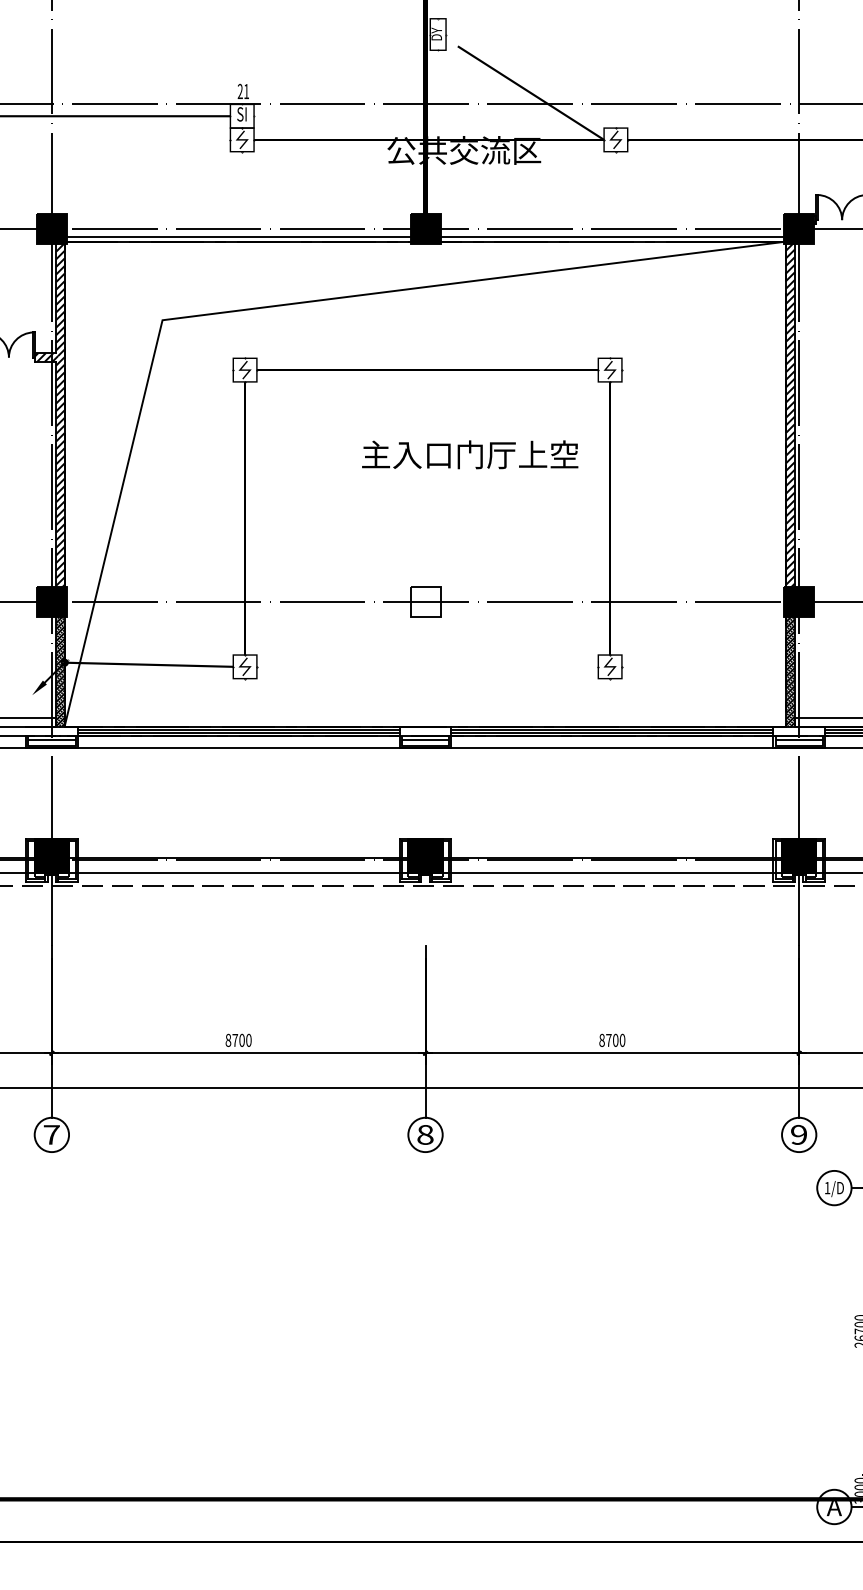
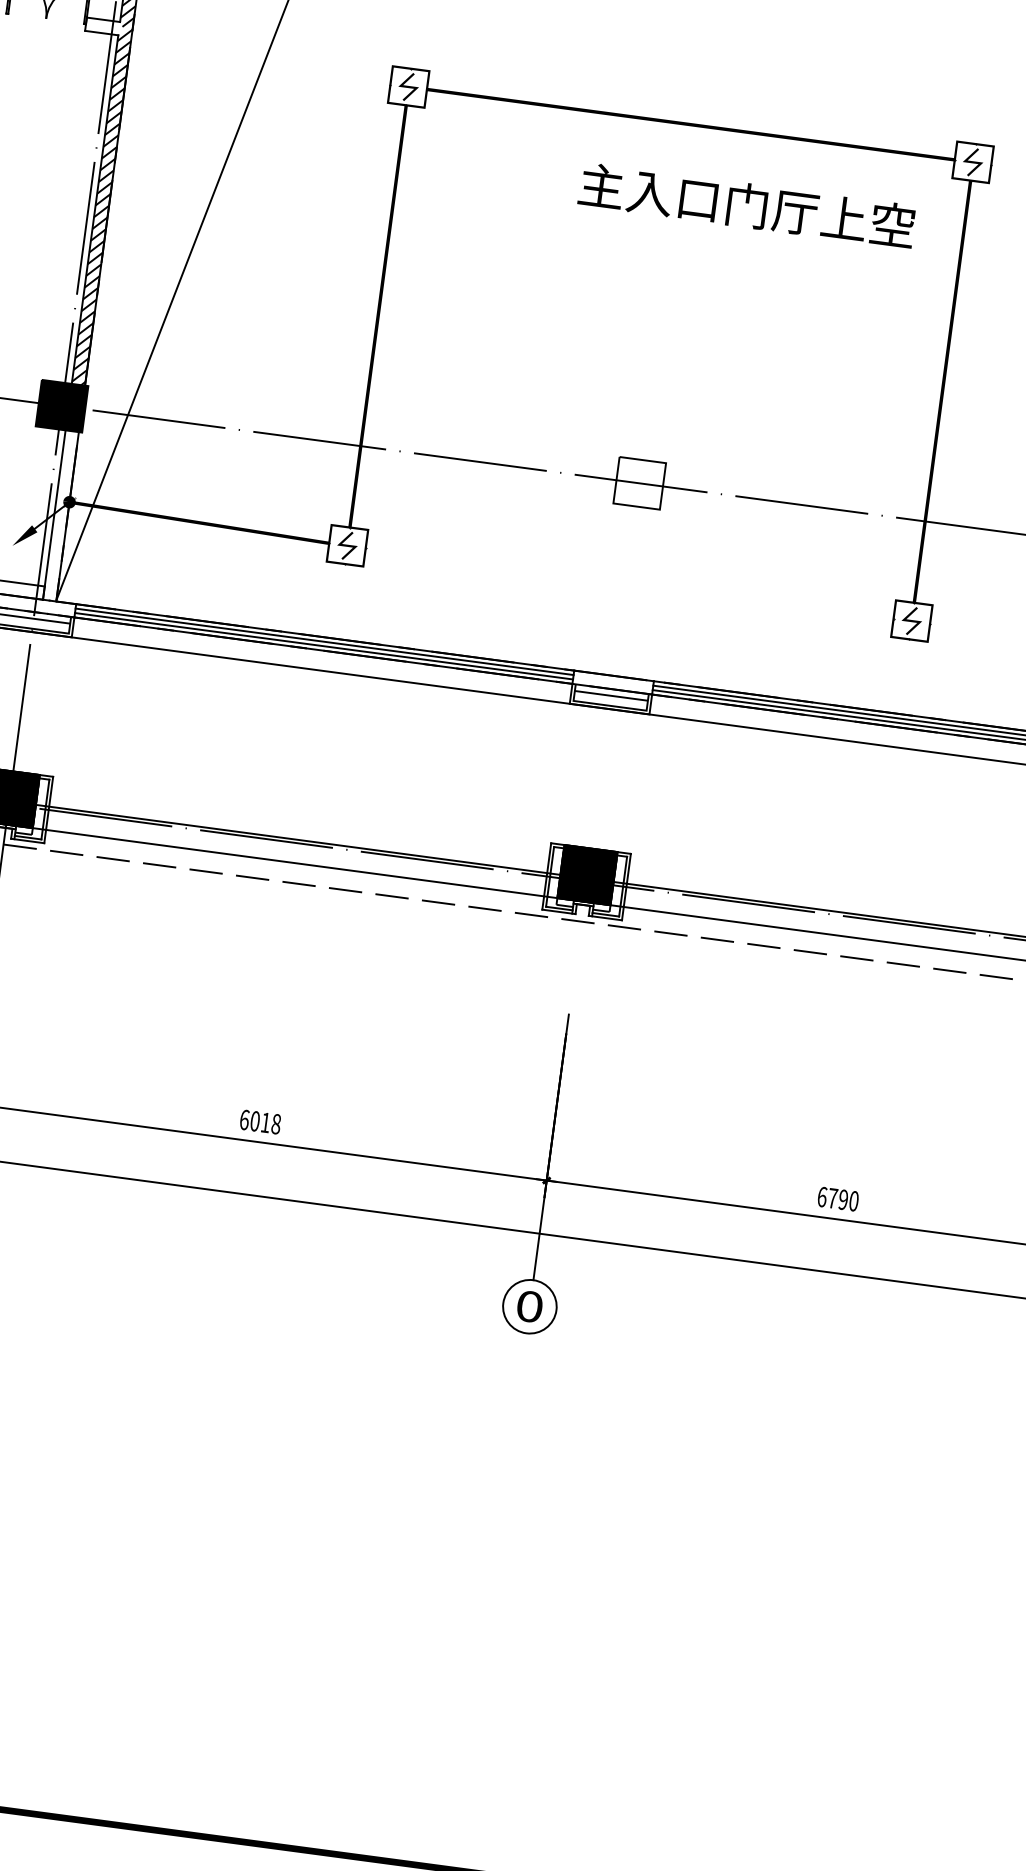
hatch: (46, 357) -> (104, 26), removed
text: (470, 454) -> (747, 205), moved
hatch: (60, 670) -> (61, 513), removed
text: (238, 1039) -> (260, 1120), 8700 -> 6018
text: (608, 1040) -> (832, 1198), 8700 -> 6790
text: (425, 1134) -> (529, 1306), 8 -> 0

